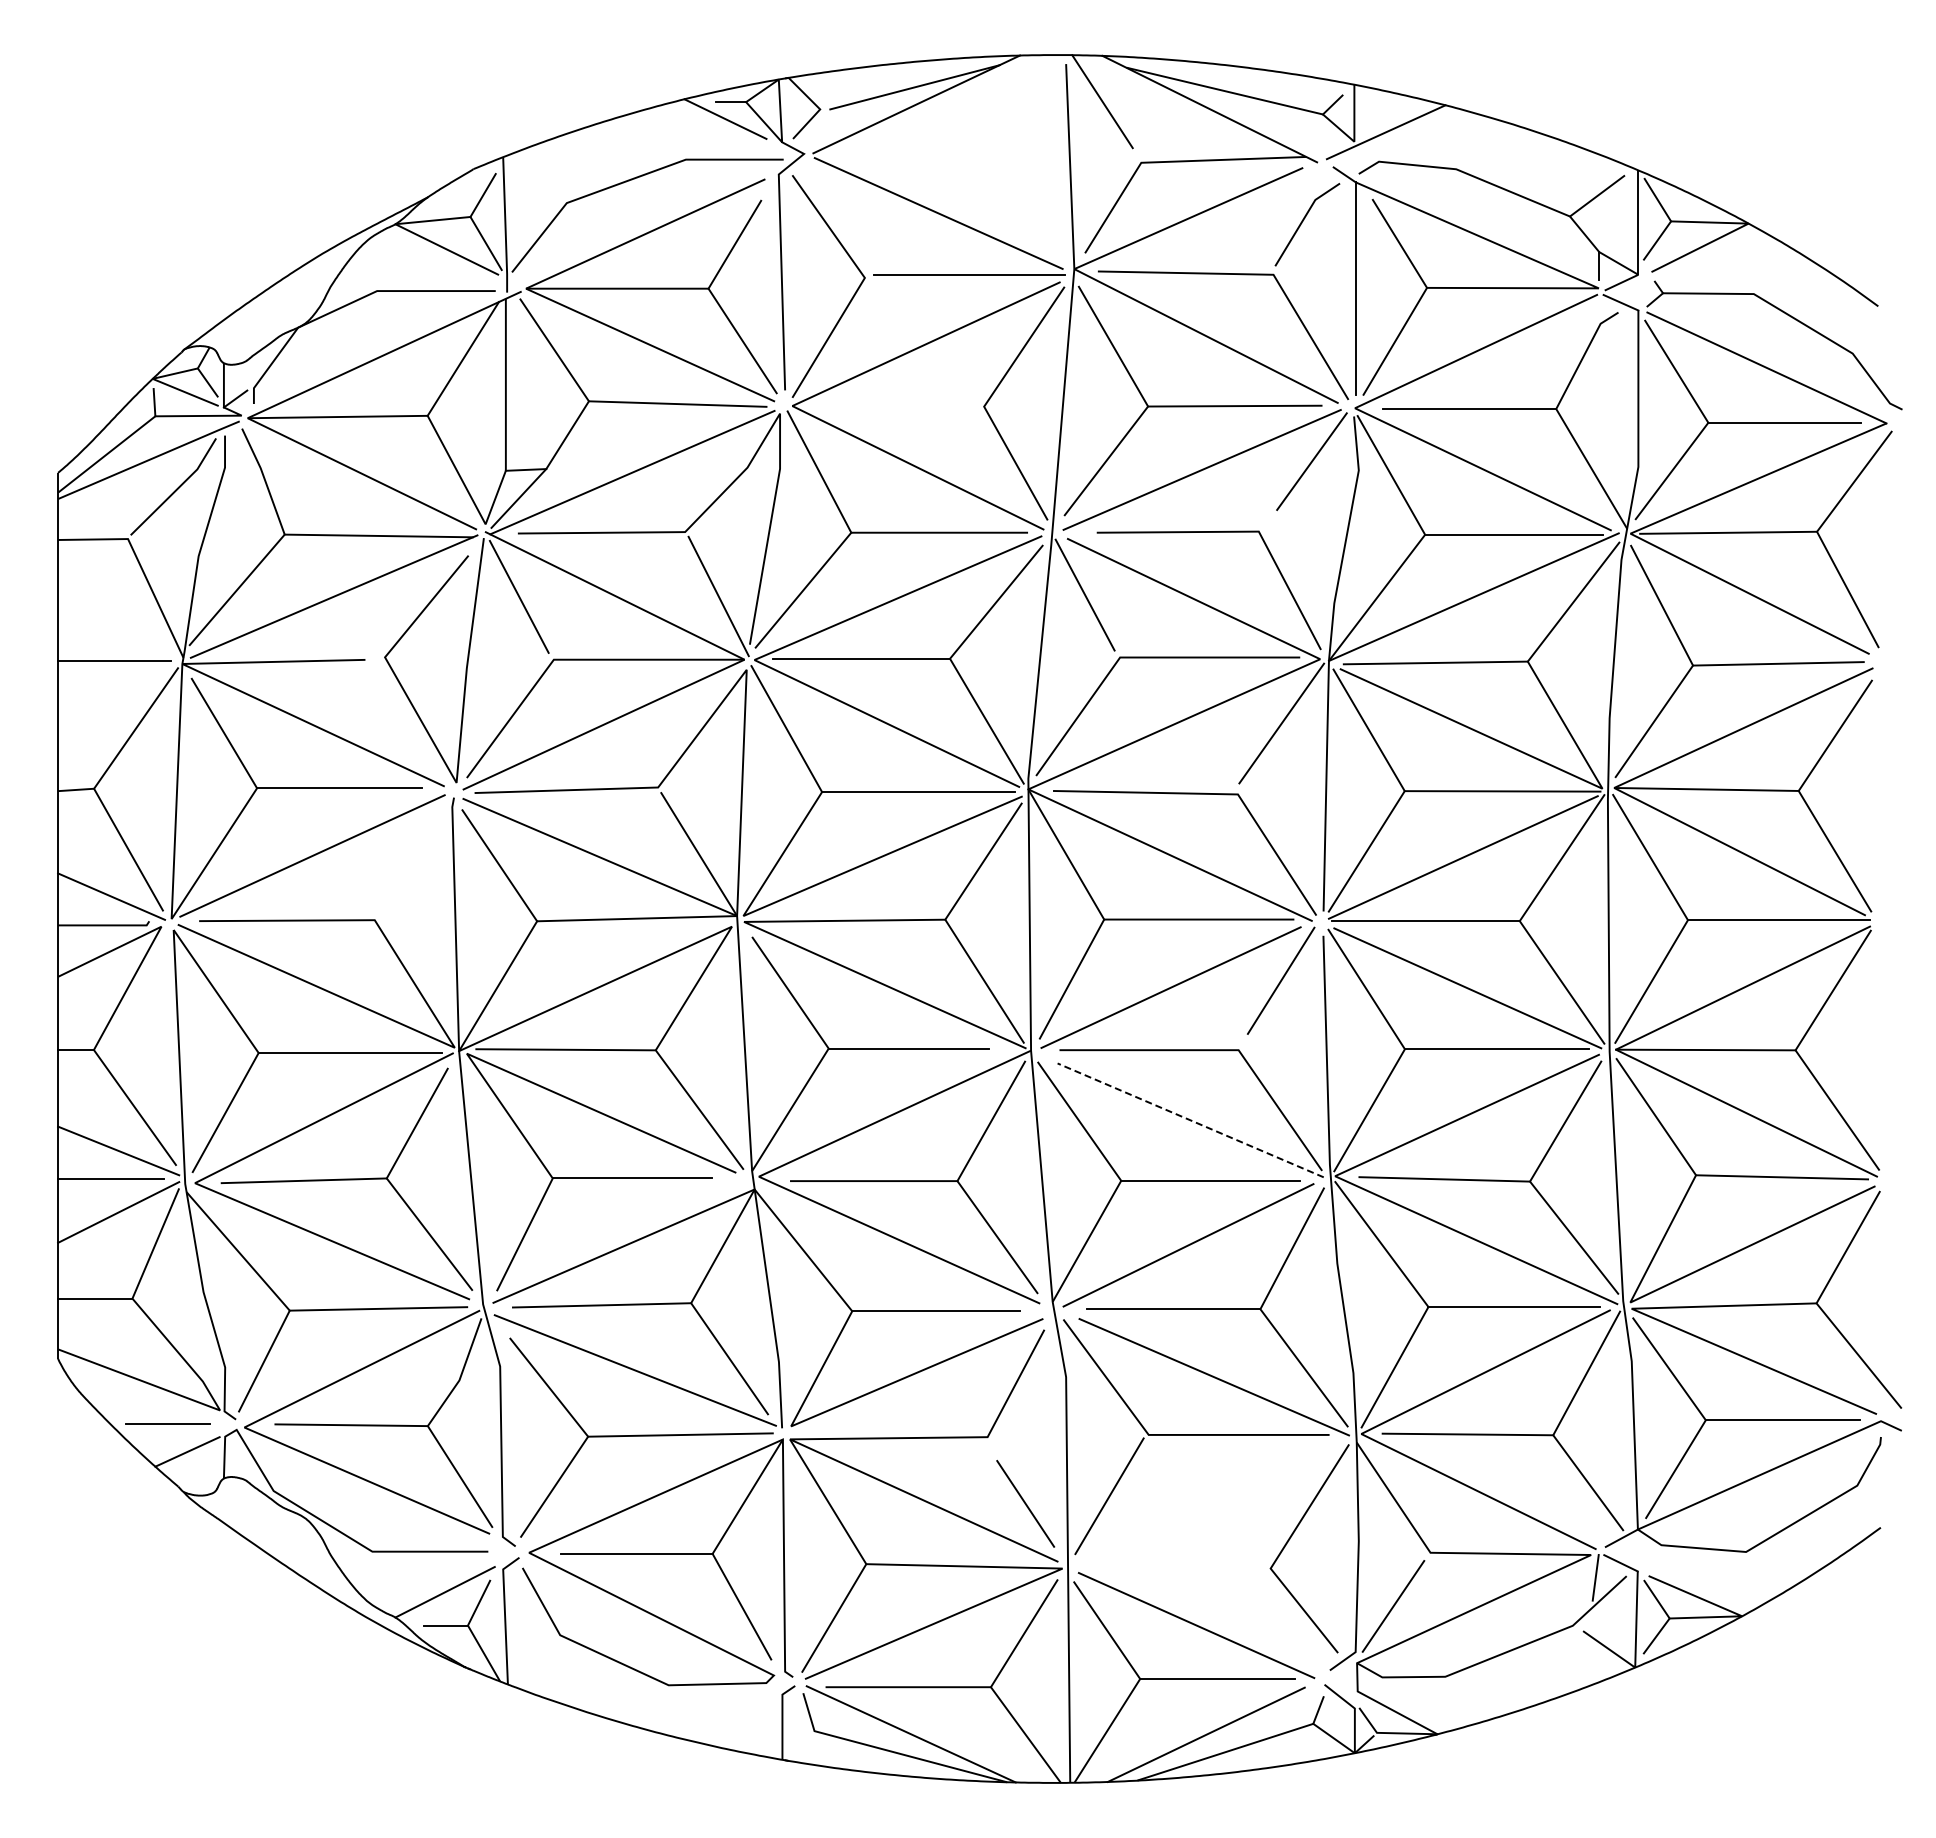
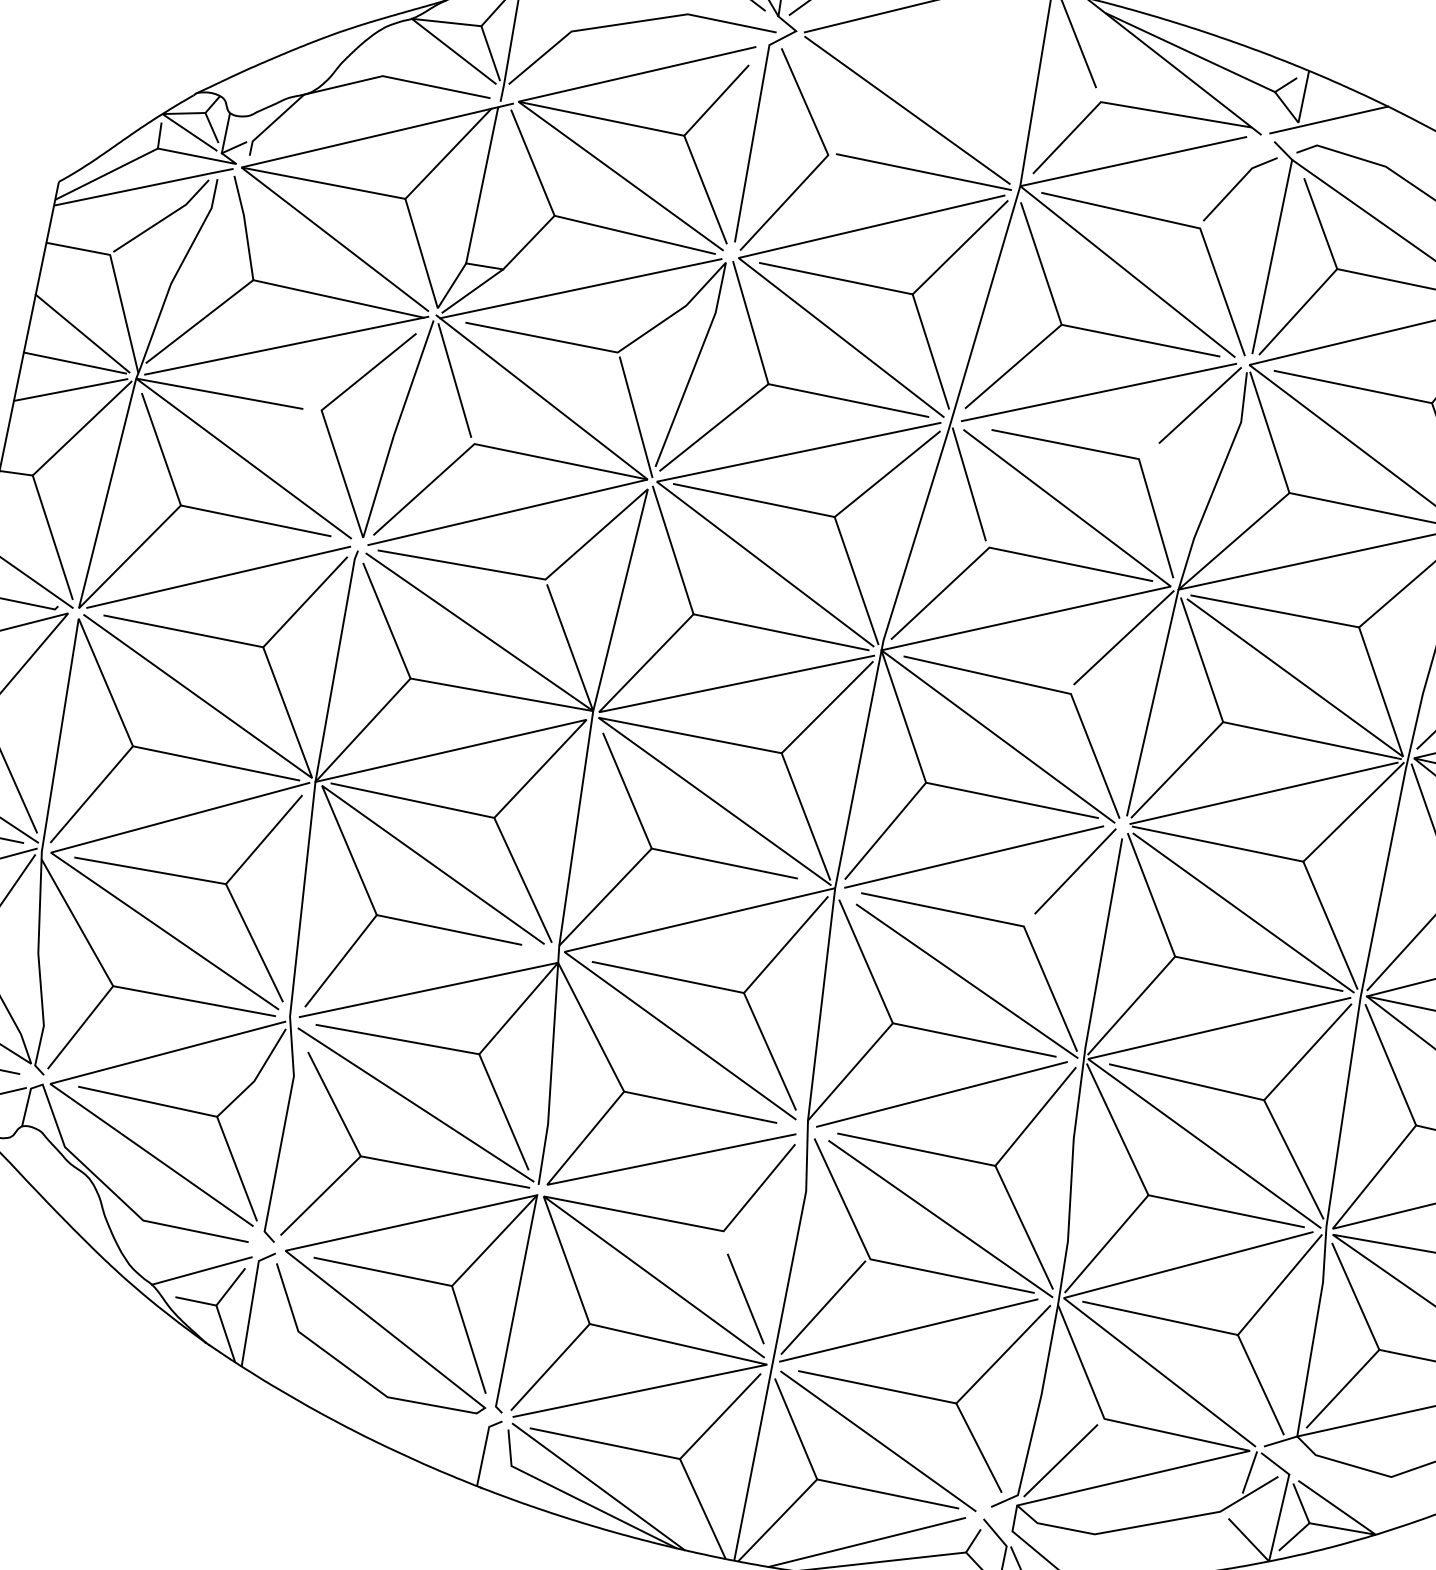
line: (900, 406) -> (836, 278), added
line: (115, 627) -> (82, 332), added
line: (115, 690) -> (70, 390), added
line: (408, 863) -> (304, 602), added
line: (1190, 1120) -> (967, 981), dashed -> solid
line: (1204, 1501) -> (908, 1330), added
line: (1183, 1568) -> (877, 1387), added

